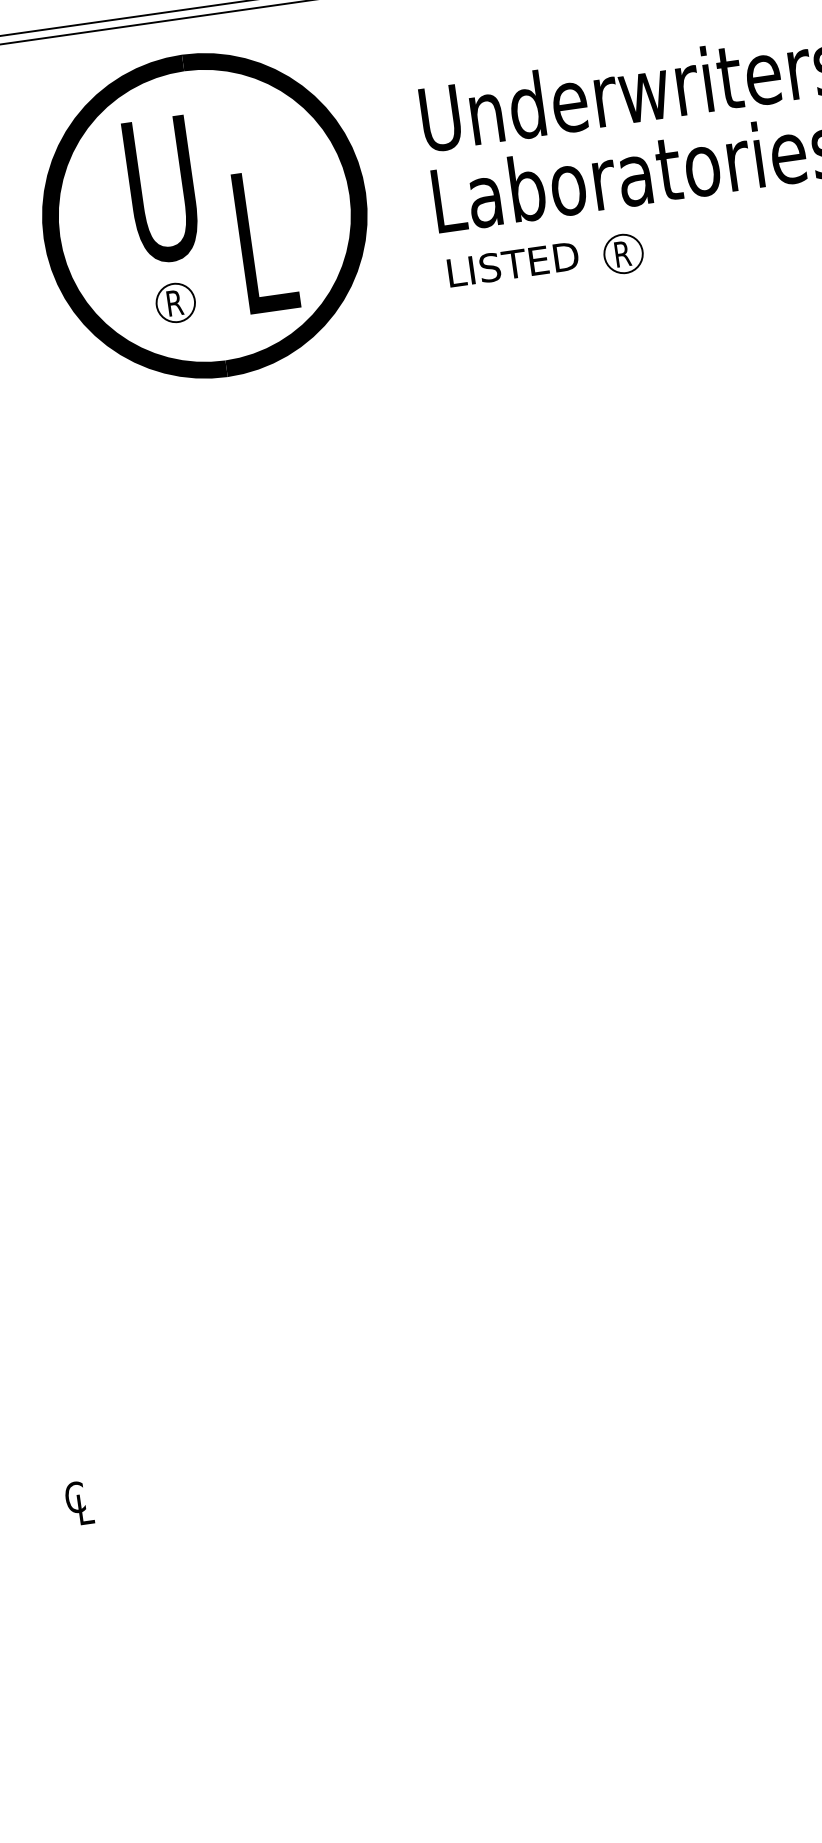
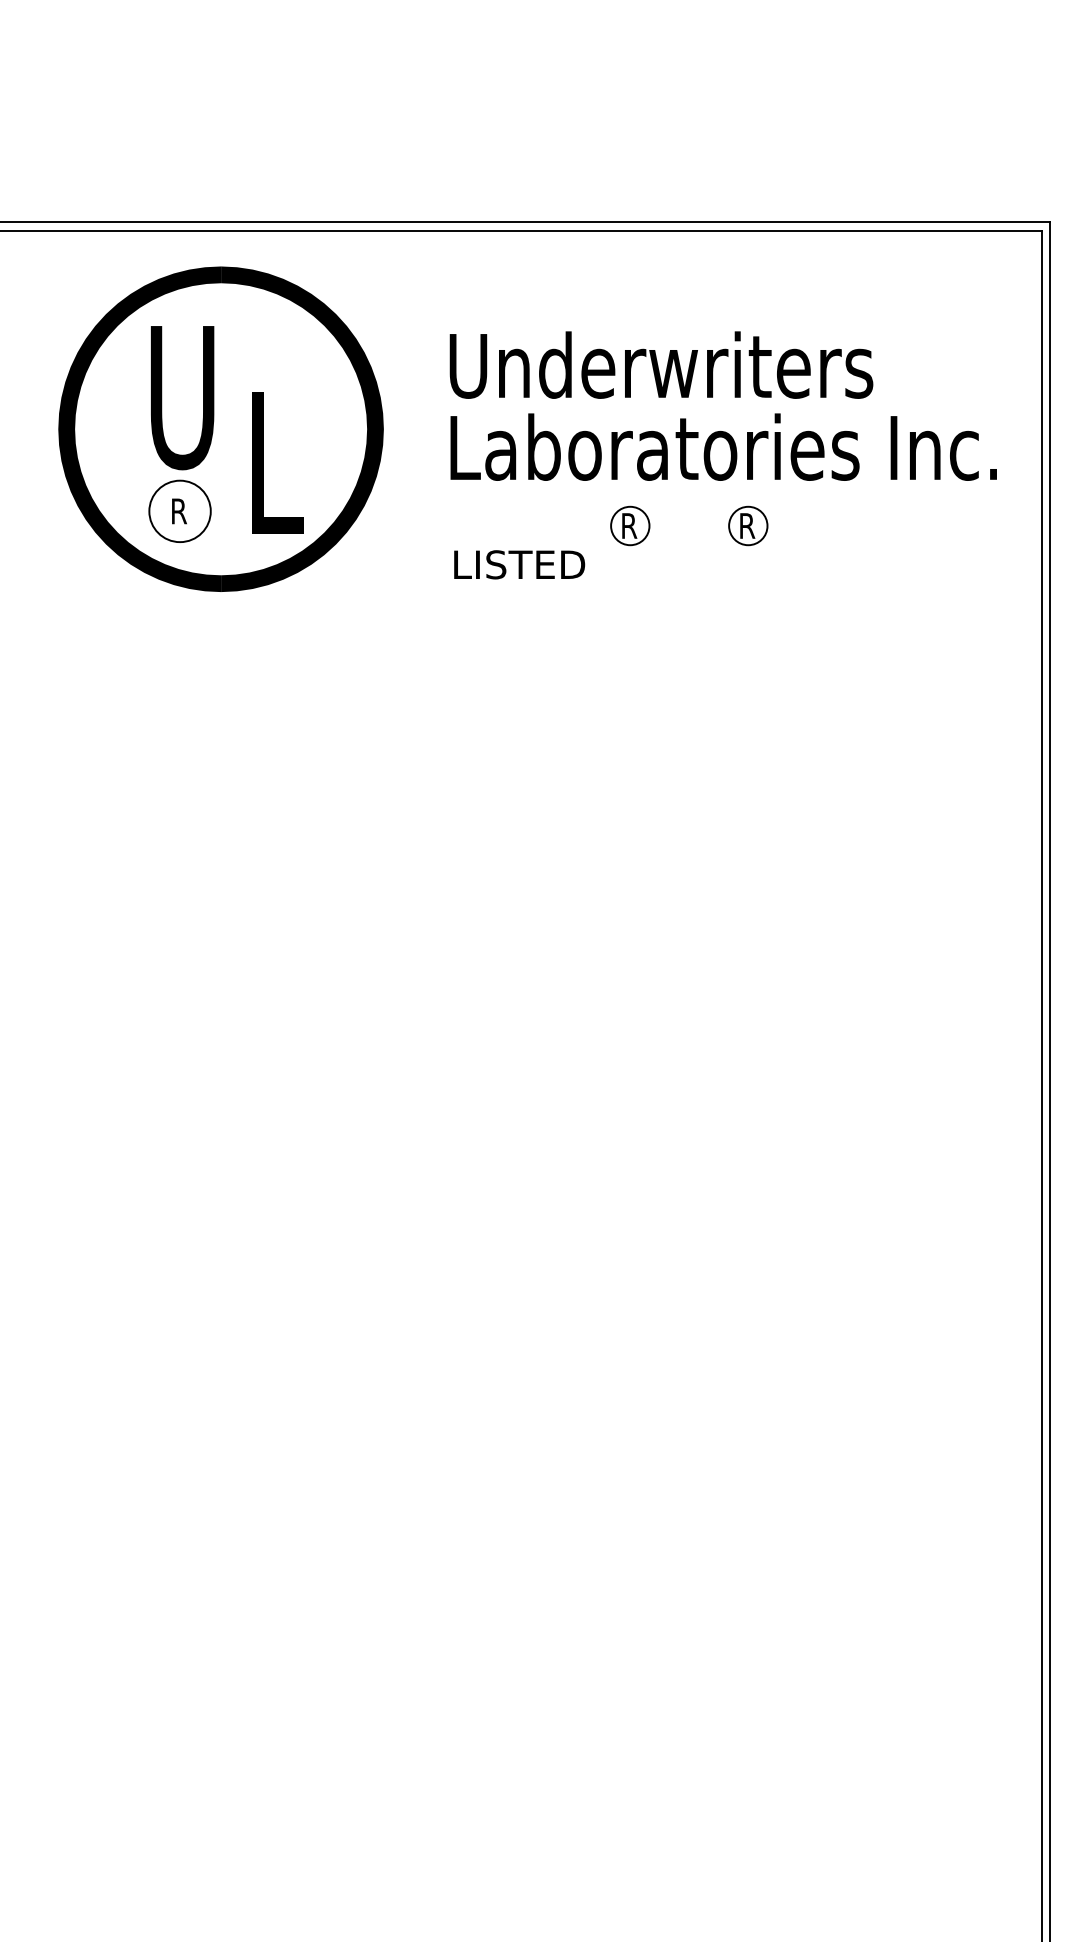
part: (740, 236) -> (748, 525), added
text: (513, 264) -> (519, 564), moved
circle: (175, 303) -> (179, 511), size x1.6

